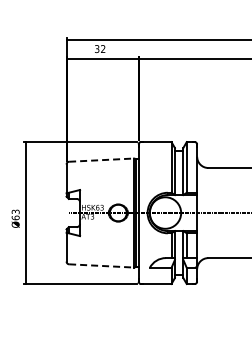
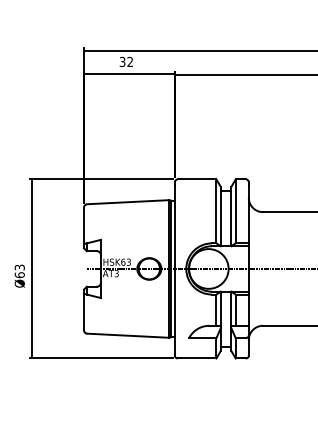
line: (101, 160) -> (128, 202), dashed -> solid
line: (101, 265) -> (128, 335), dashed -> solid

